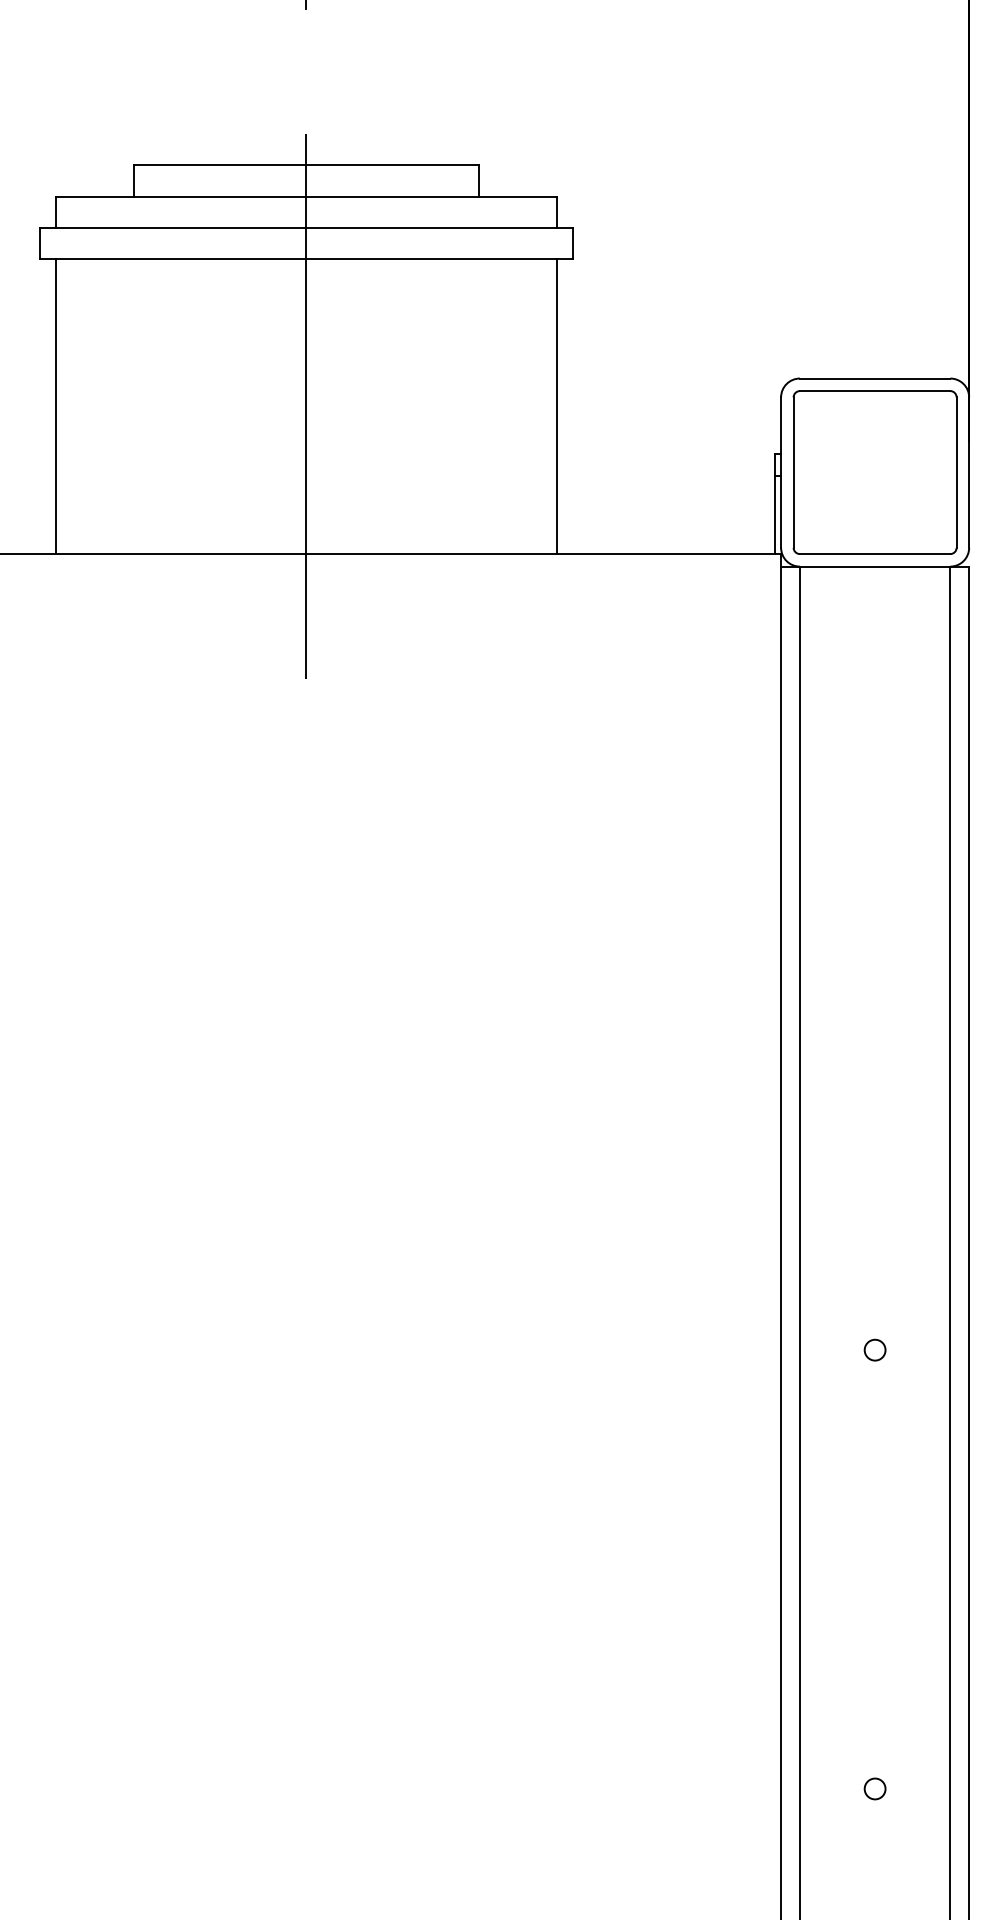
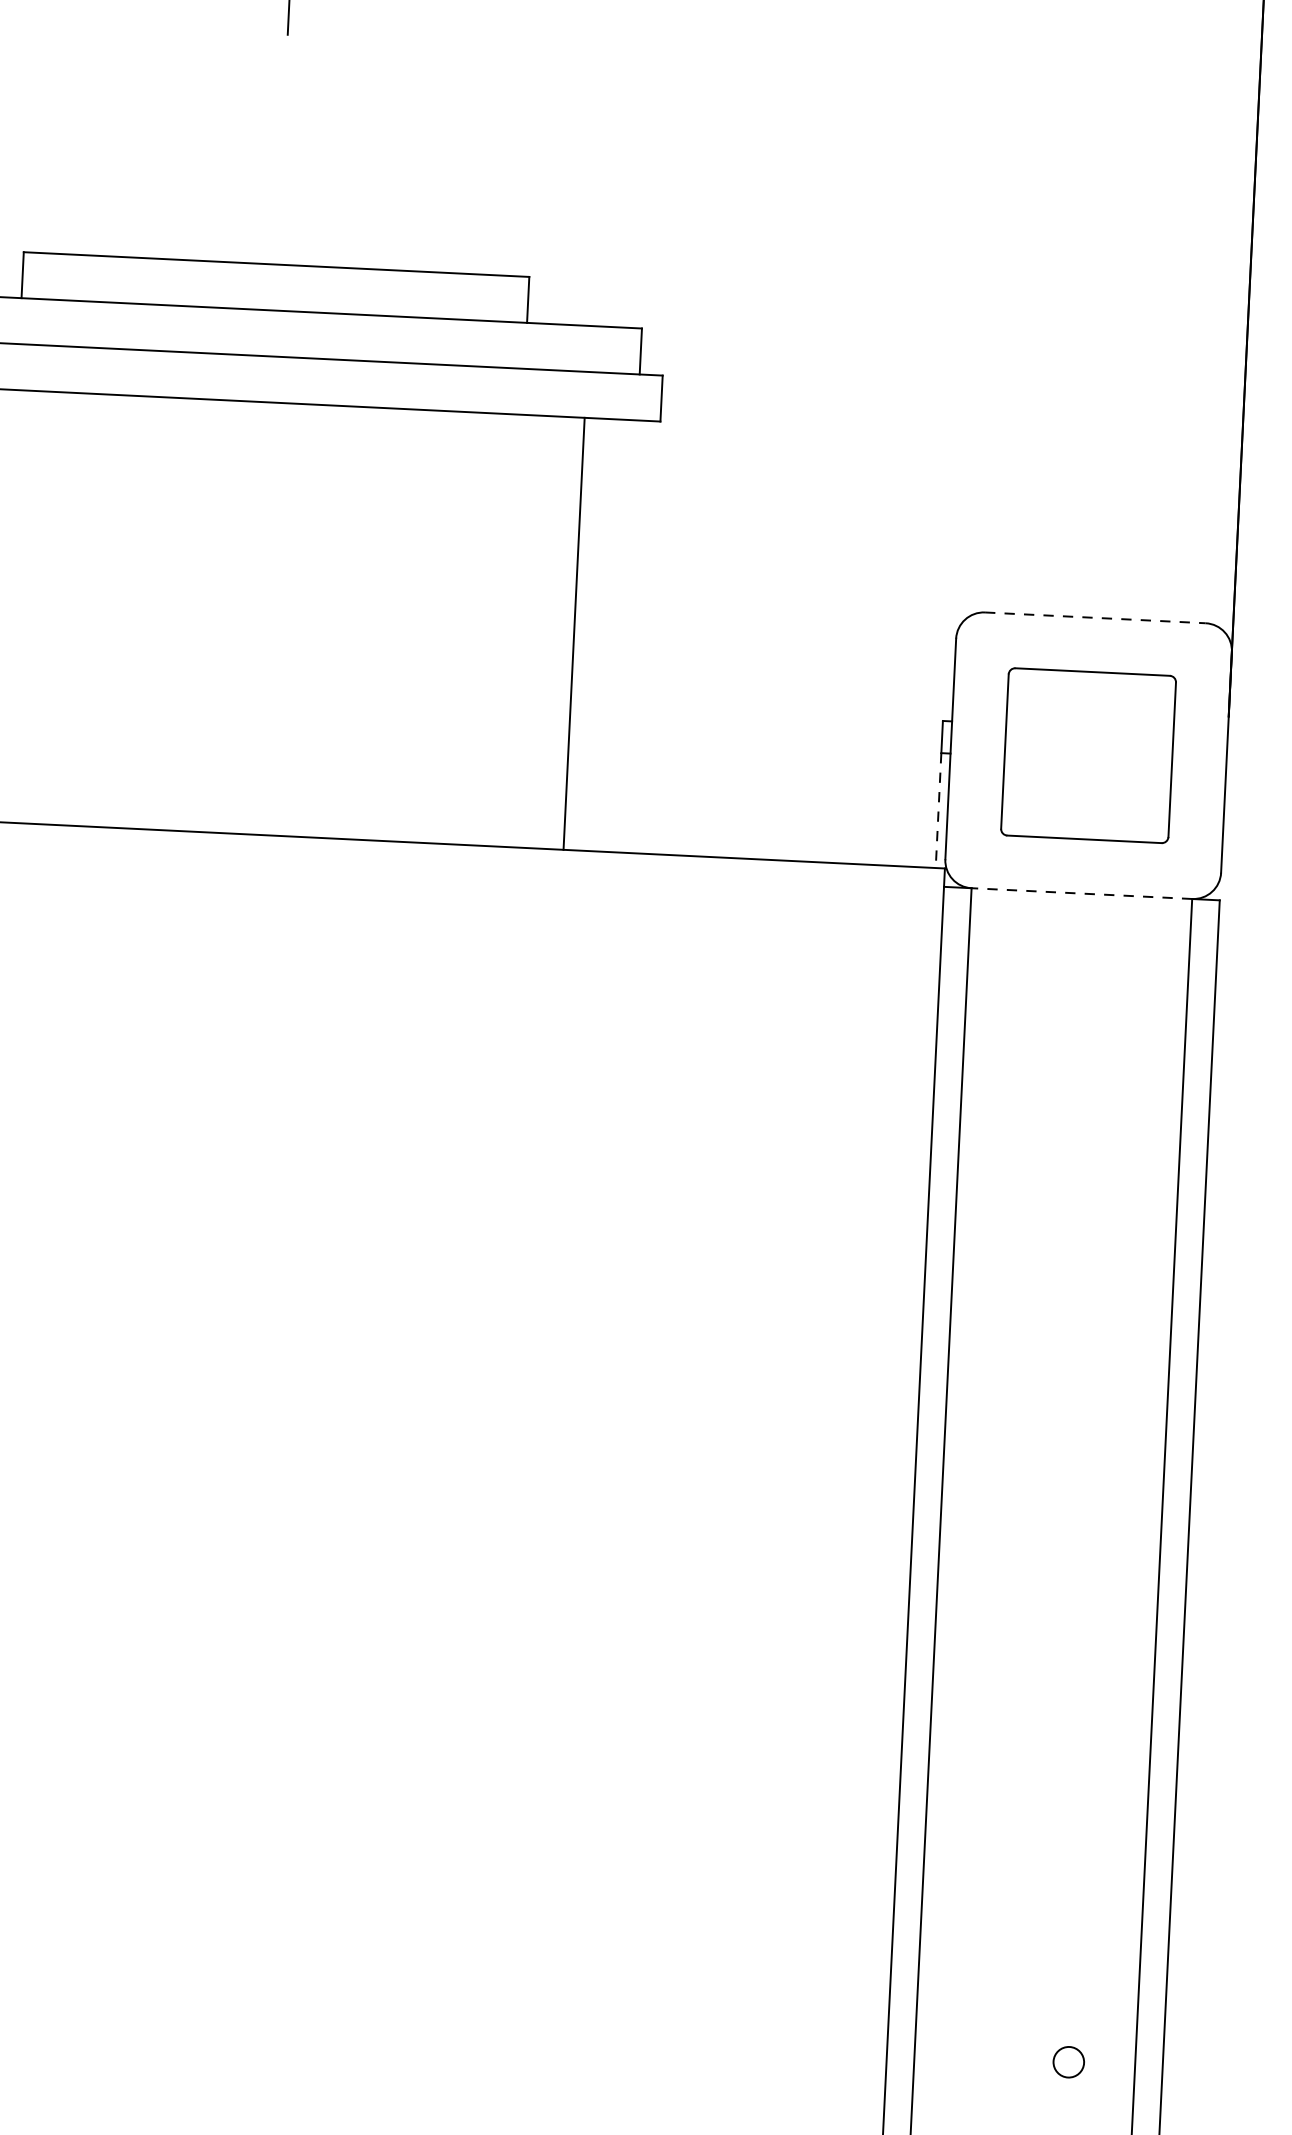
line: (875, 378) -> (1095, 617), solid -> dashed
line: (306, 406) -> (259, 618), removed
line: (557, 406) -> (574, 633), moved
part: (874, 472) -> (1087, 755), size x0.7
line: (774, 515) -> (938, 811), solid -> dashed
line: (874, 566) -> (1080, 893), solid -> dashed
circle: (874, 1349) -> (1067, 2061), moved

